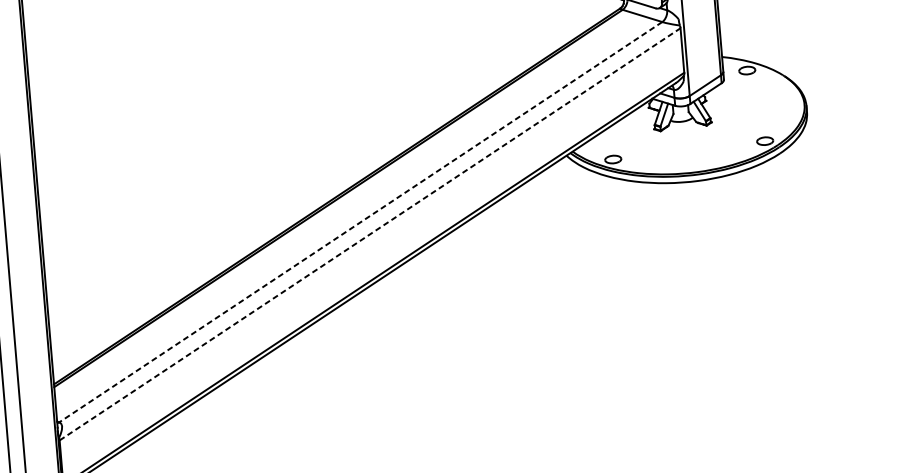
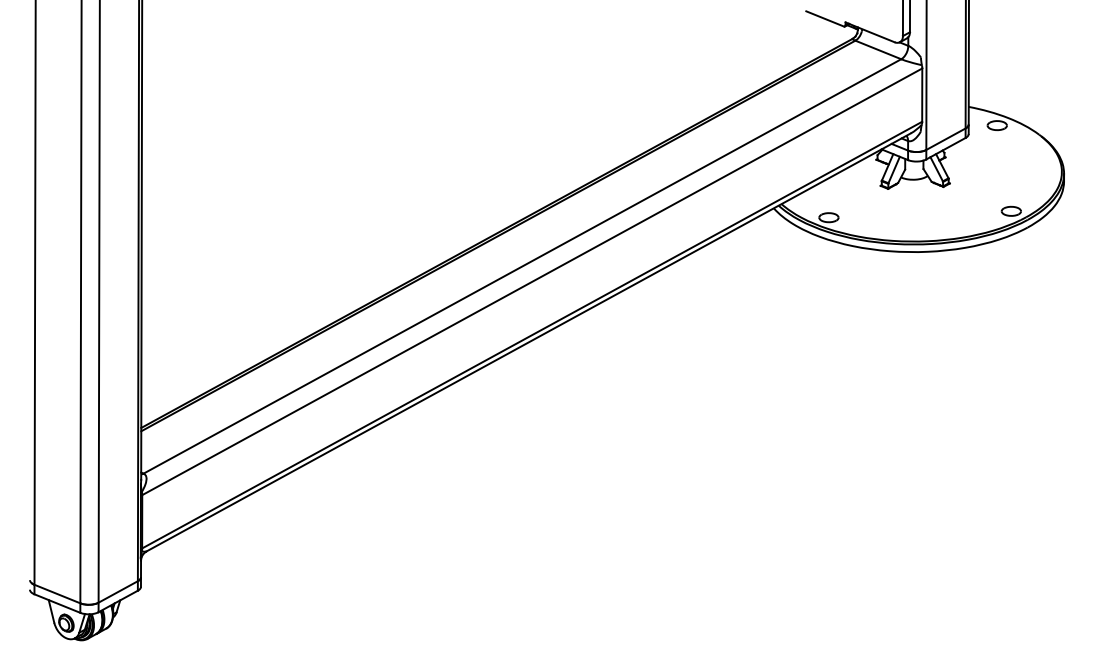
line: (360, 222) -> (522, 266), dashed -> solid
line: (370, 234) -> (532, 281), dashed -> solid

